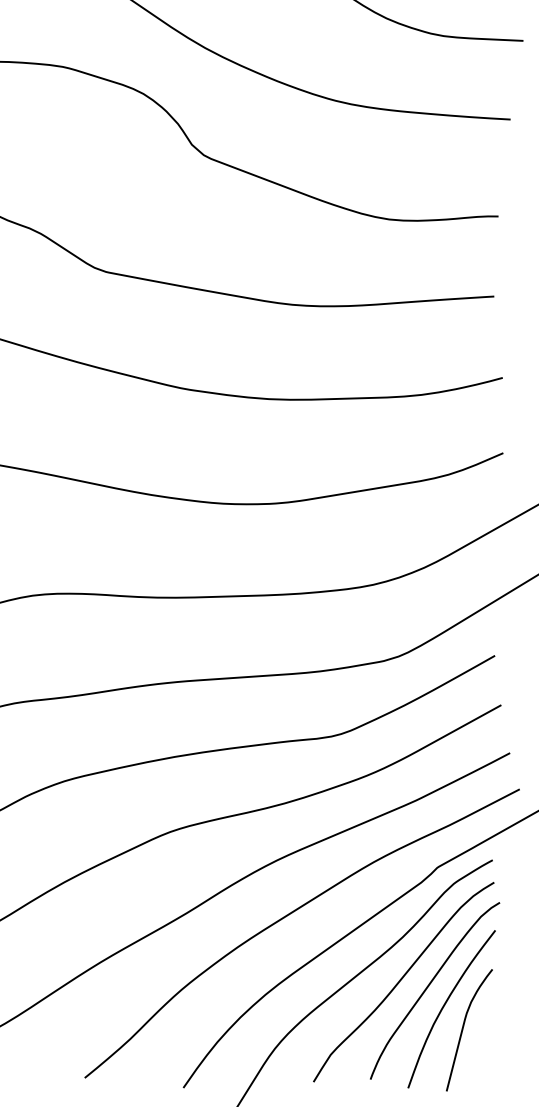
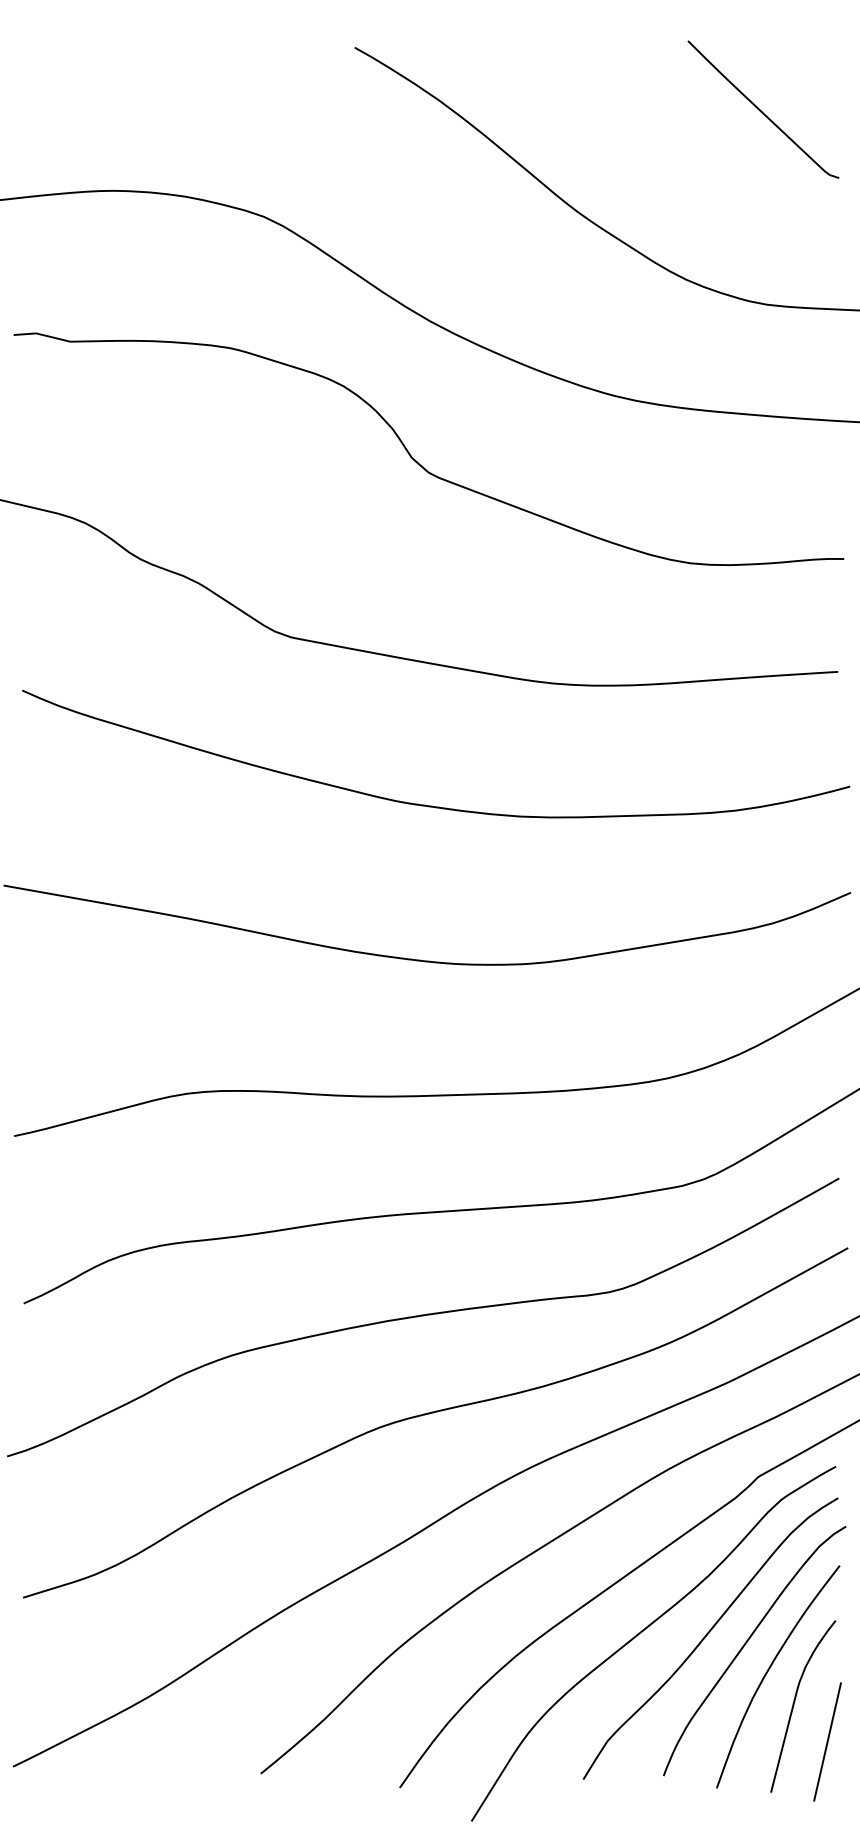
line: (486, 1055) -> (827, 1741), added

